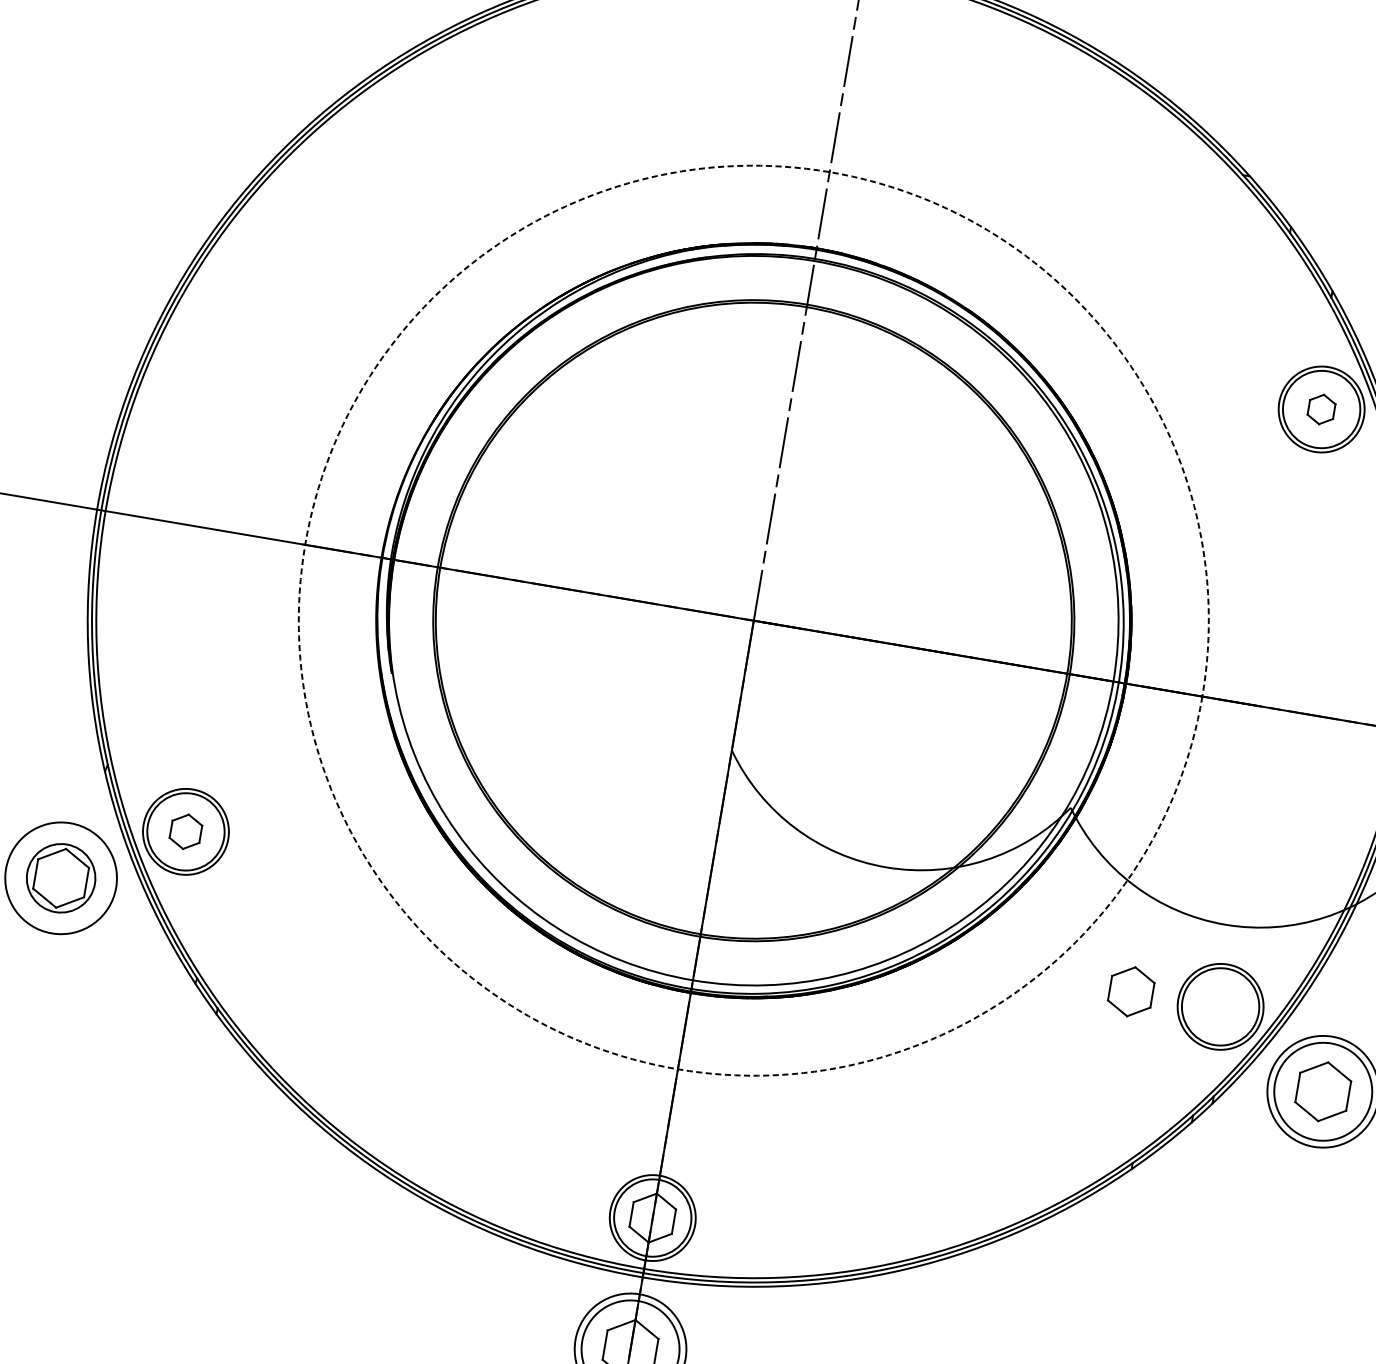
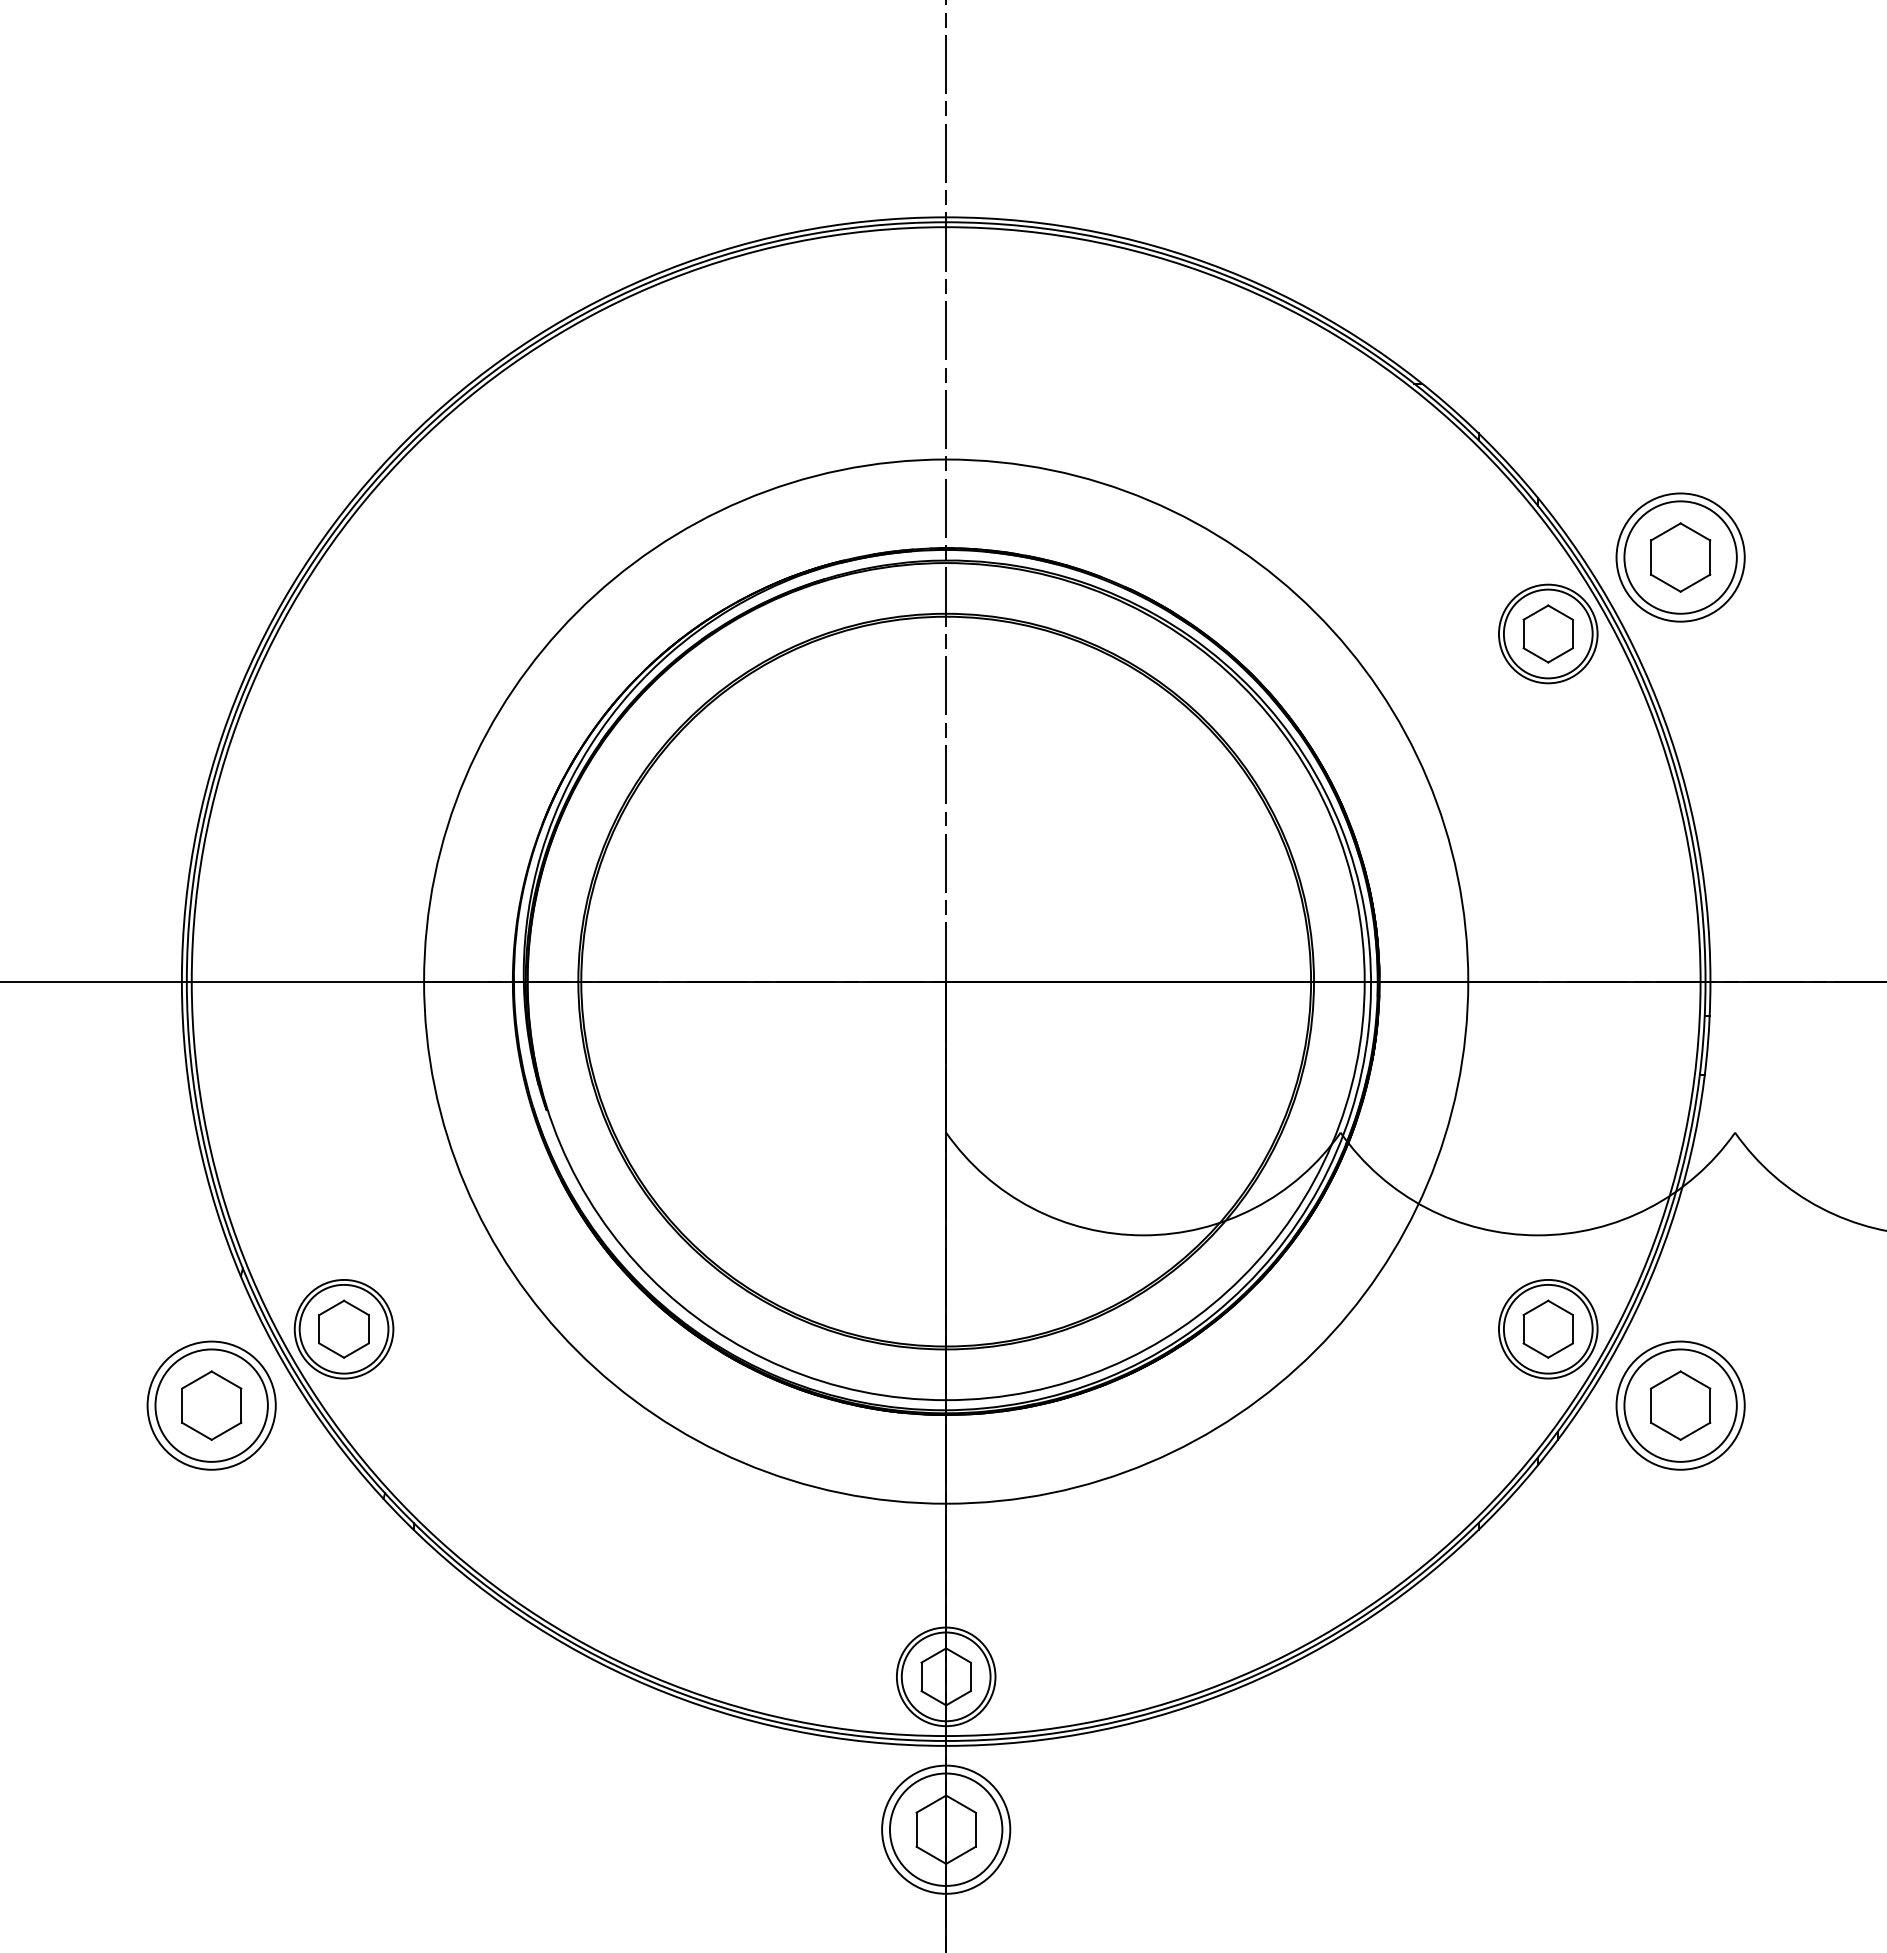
part: (1321, 408) -> (1547, 633), size x1.67
circle: (754, 620) -> (946, 981), dashed -> solid
part: (185, 831) -> (343, 1328), size x1.43
circle: (60, 878) -> (211, 1405), size x1.43
part: (1130, 991) -> (1547, 1328), moved

